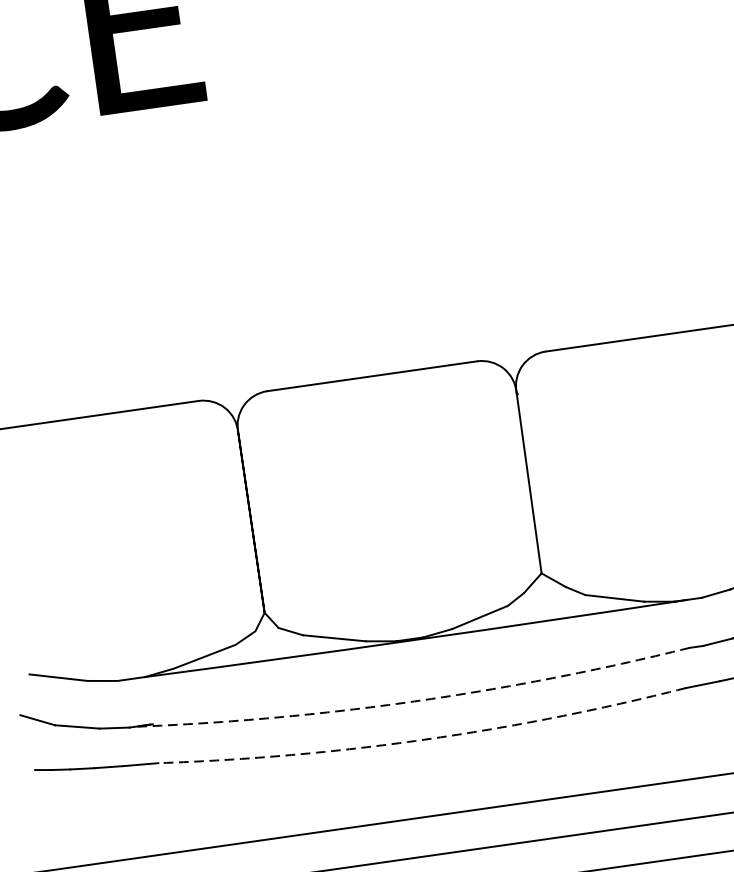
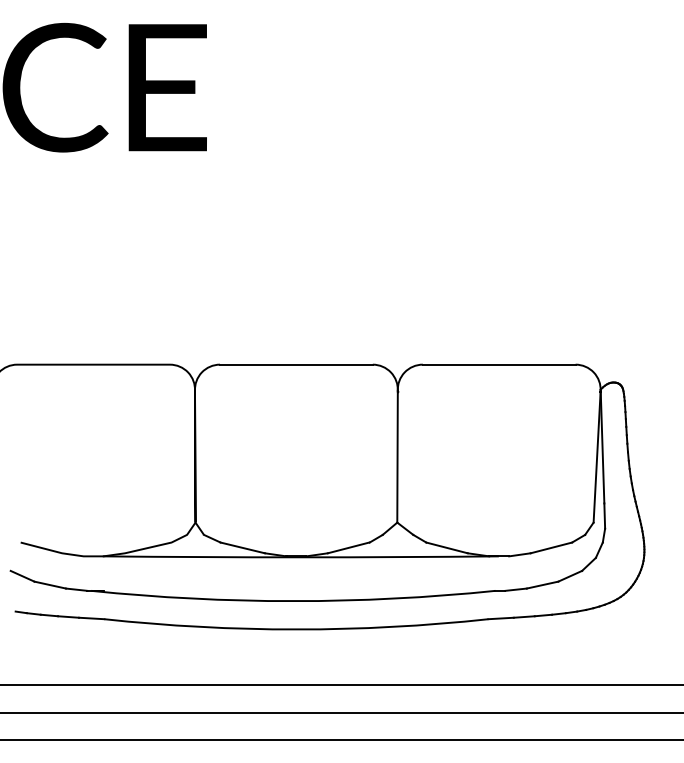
line: (414, 701) -> (293, 601), dashed -> solid
line: (424, 739) -> (296, 629), dashed -> solid

